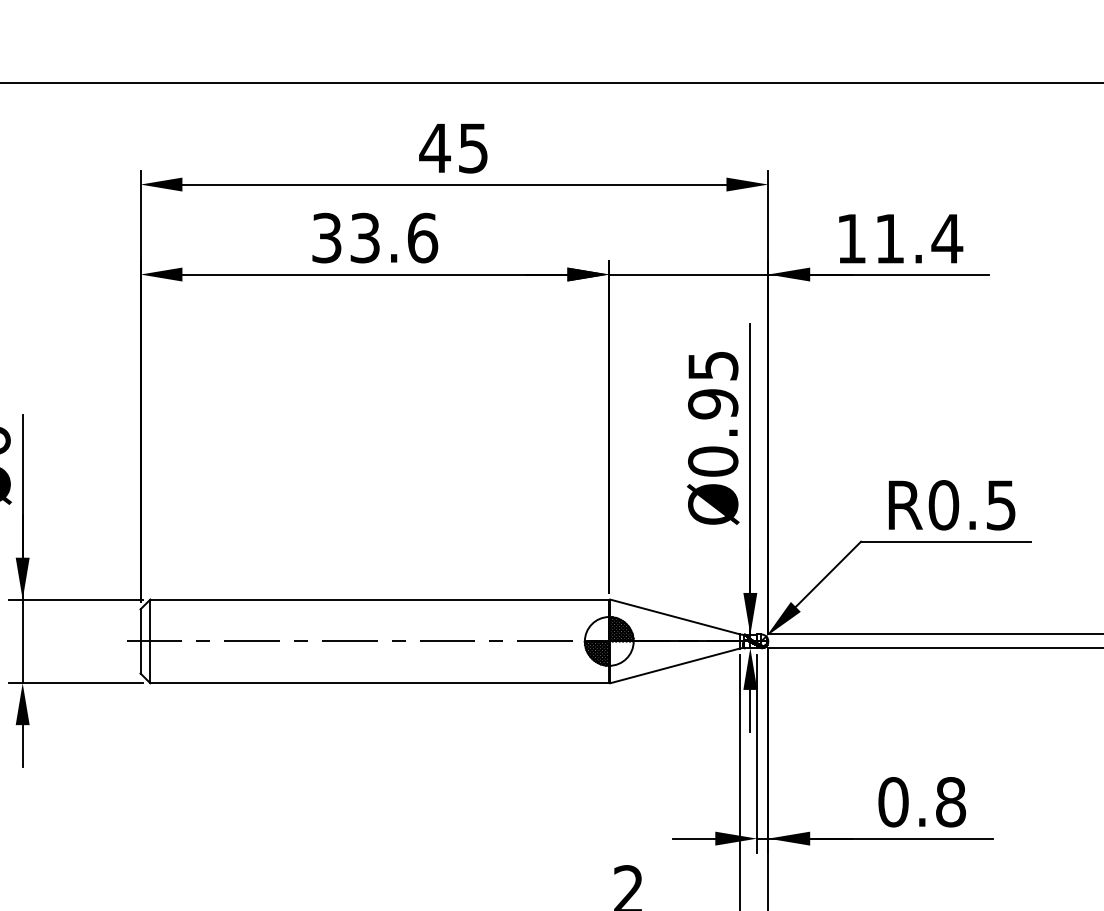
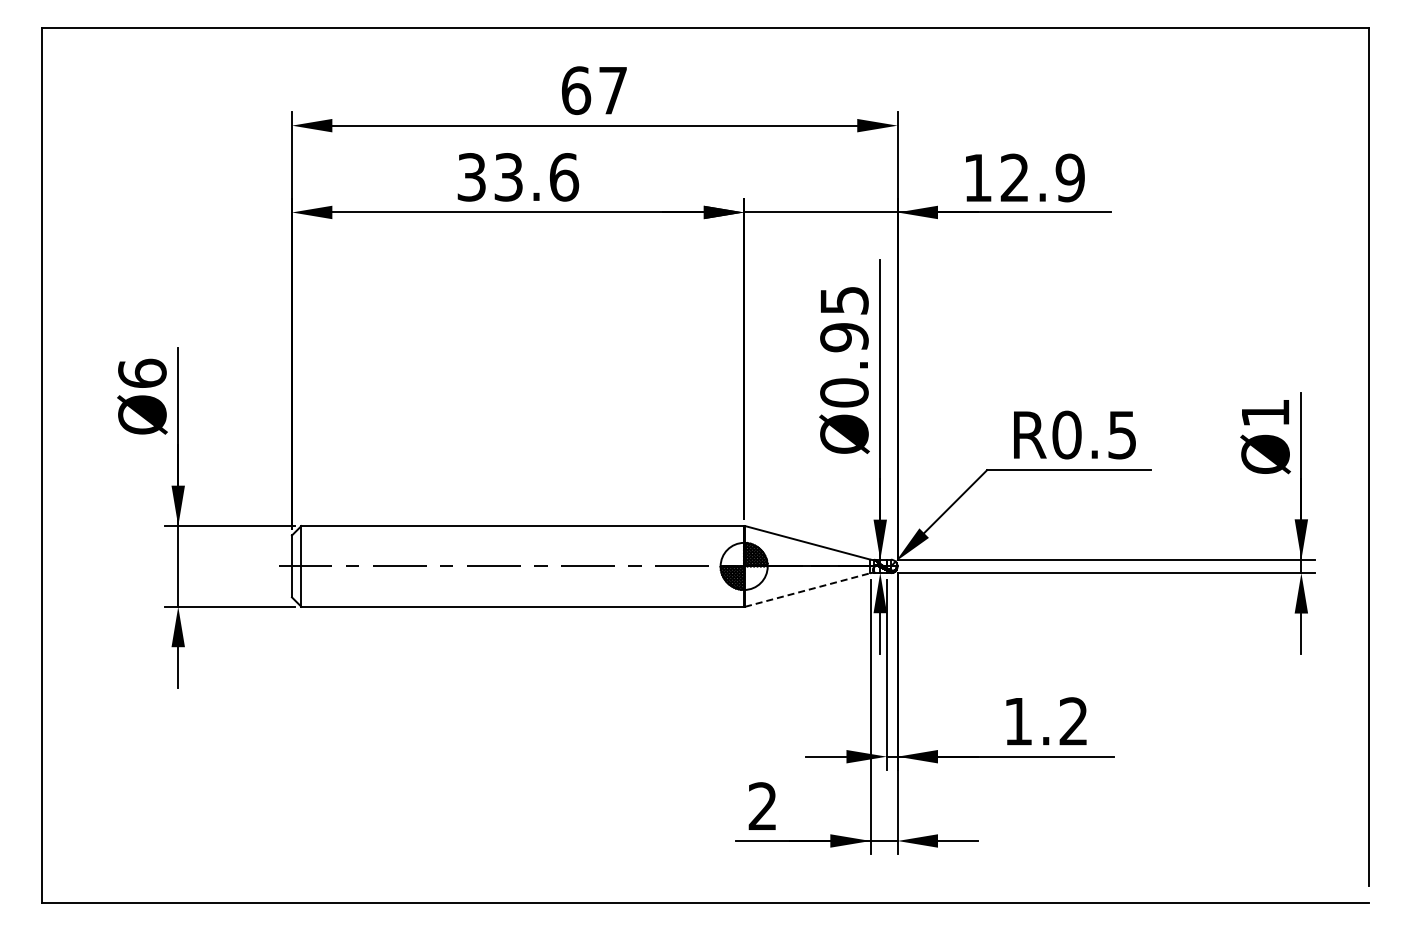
text: (453, 148) -> (593, 90), 45 -> 67
text: (918, 238) -> (1042, 177), 11.4 -> 12.9
line: (674, 666) -> (807, 590), solid -> dashed
text: (921, 802) -> (1045, 721), 0.8 -> 1.2

